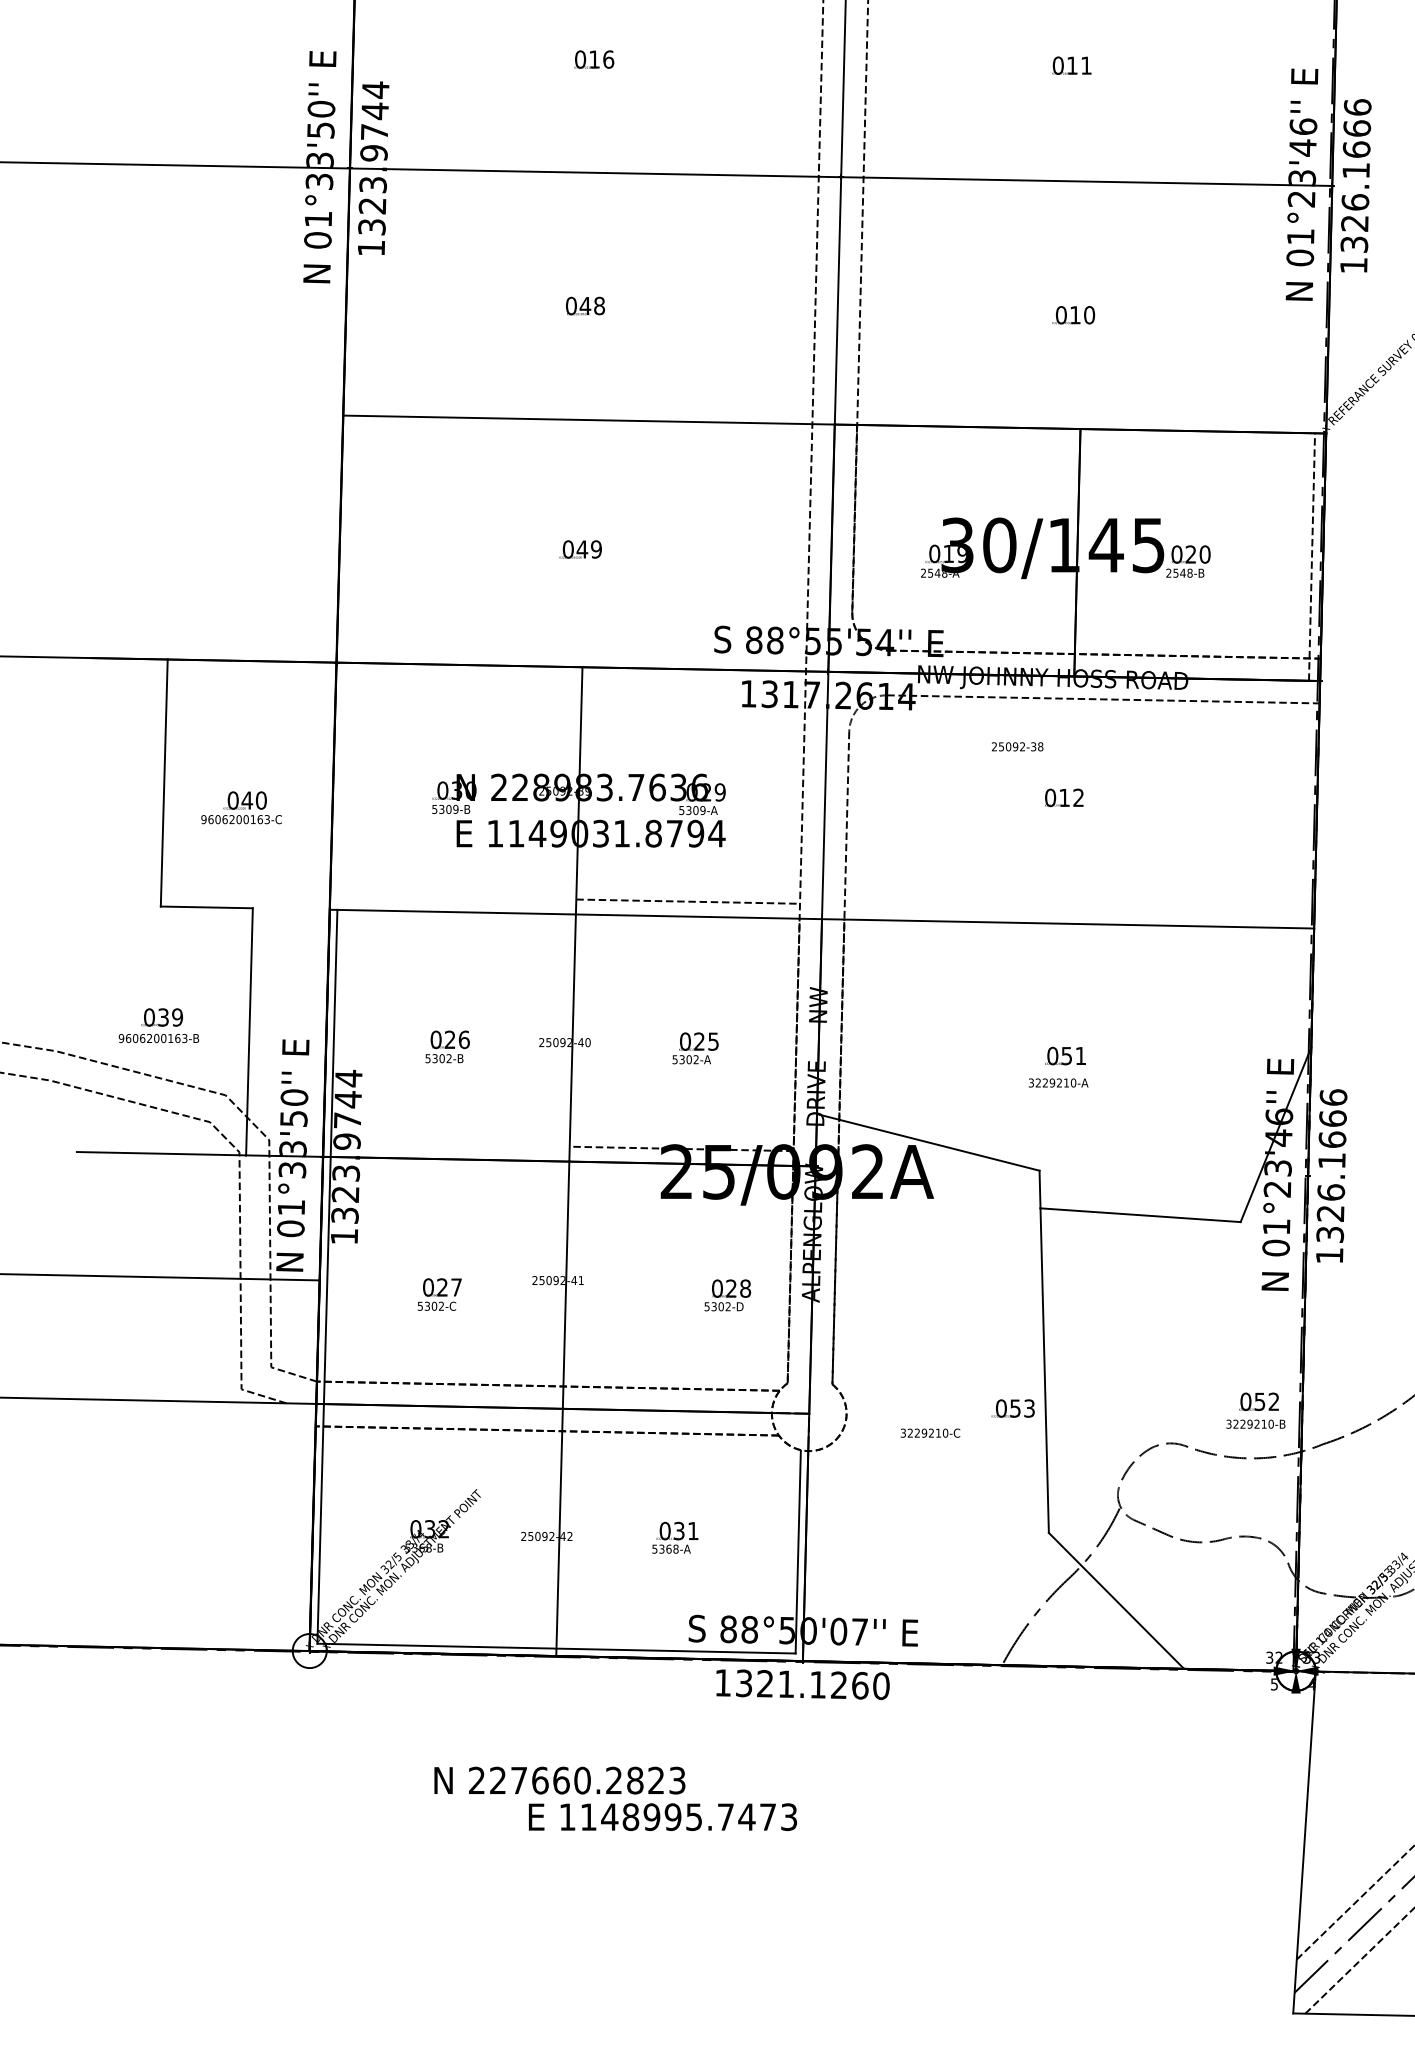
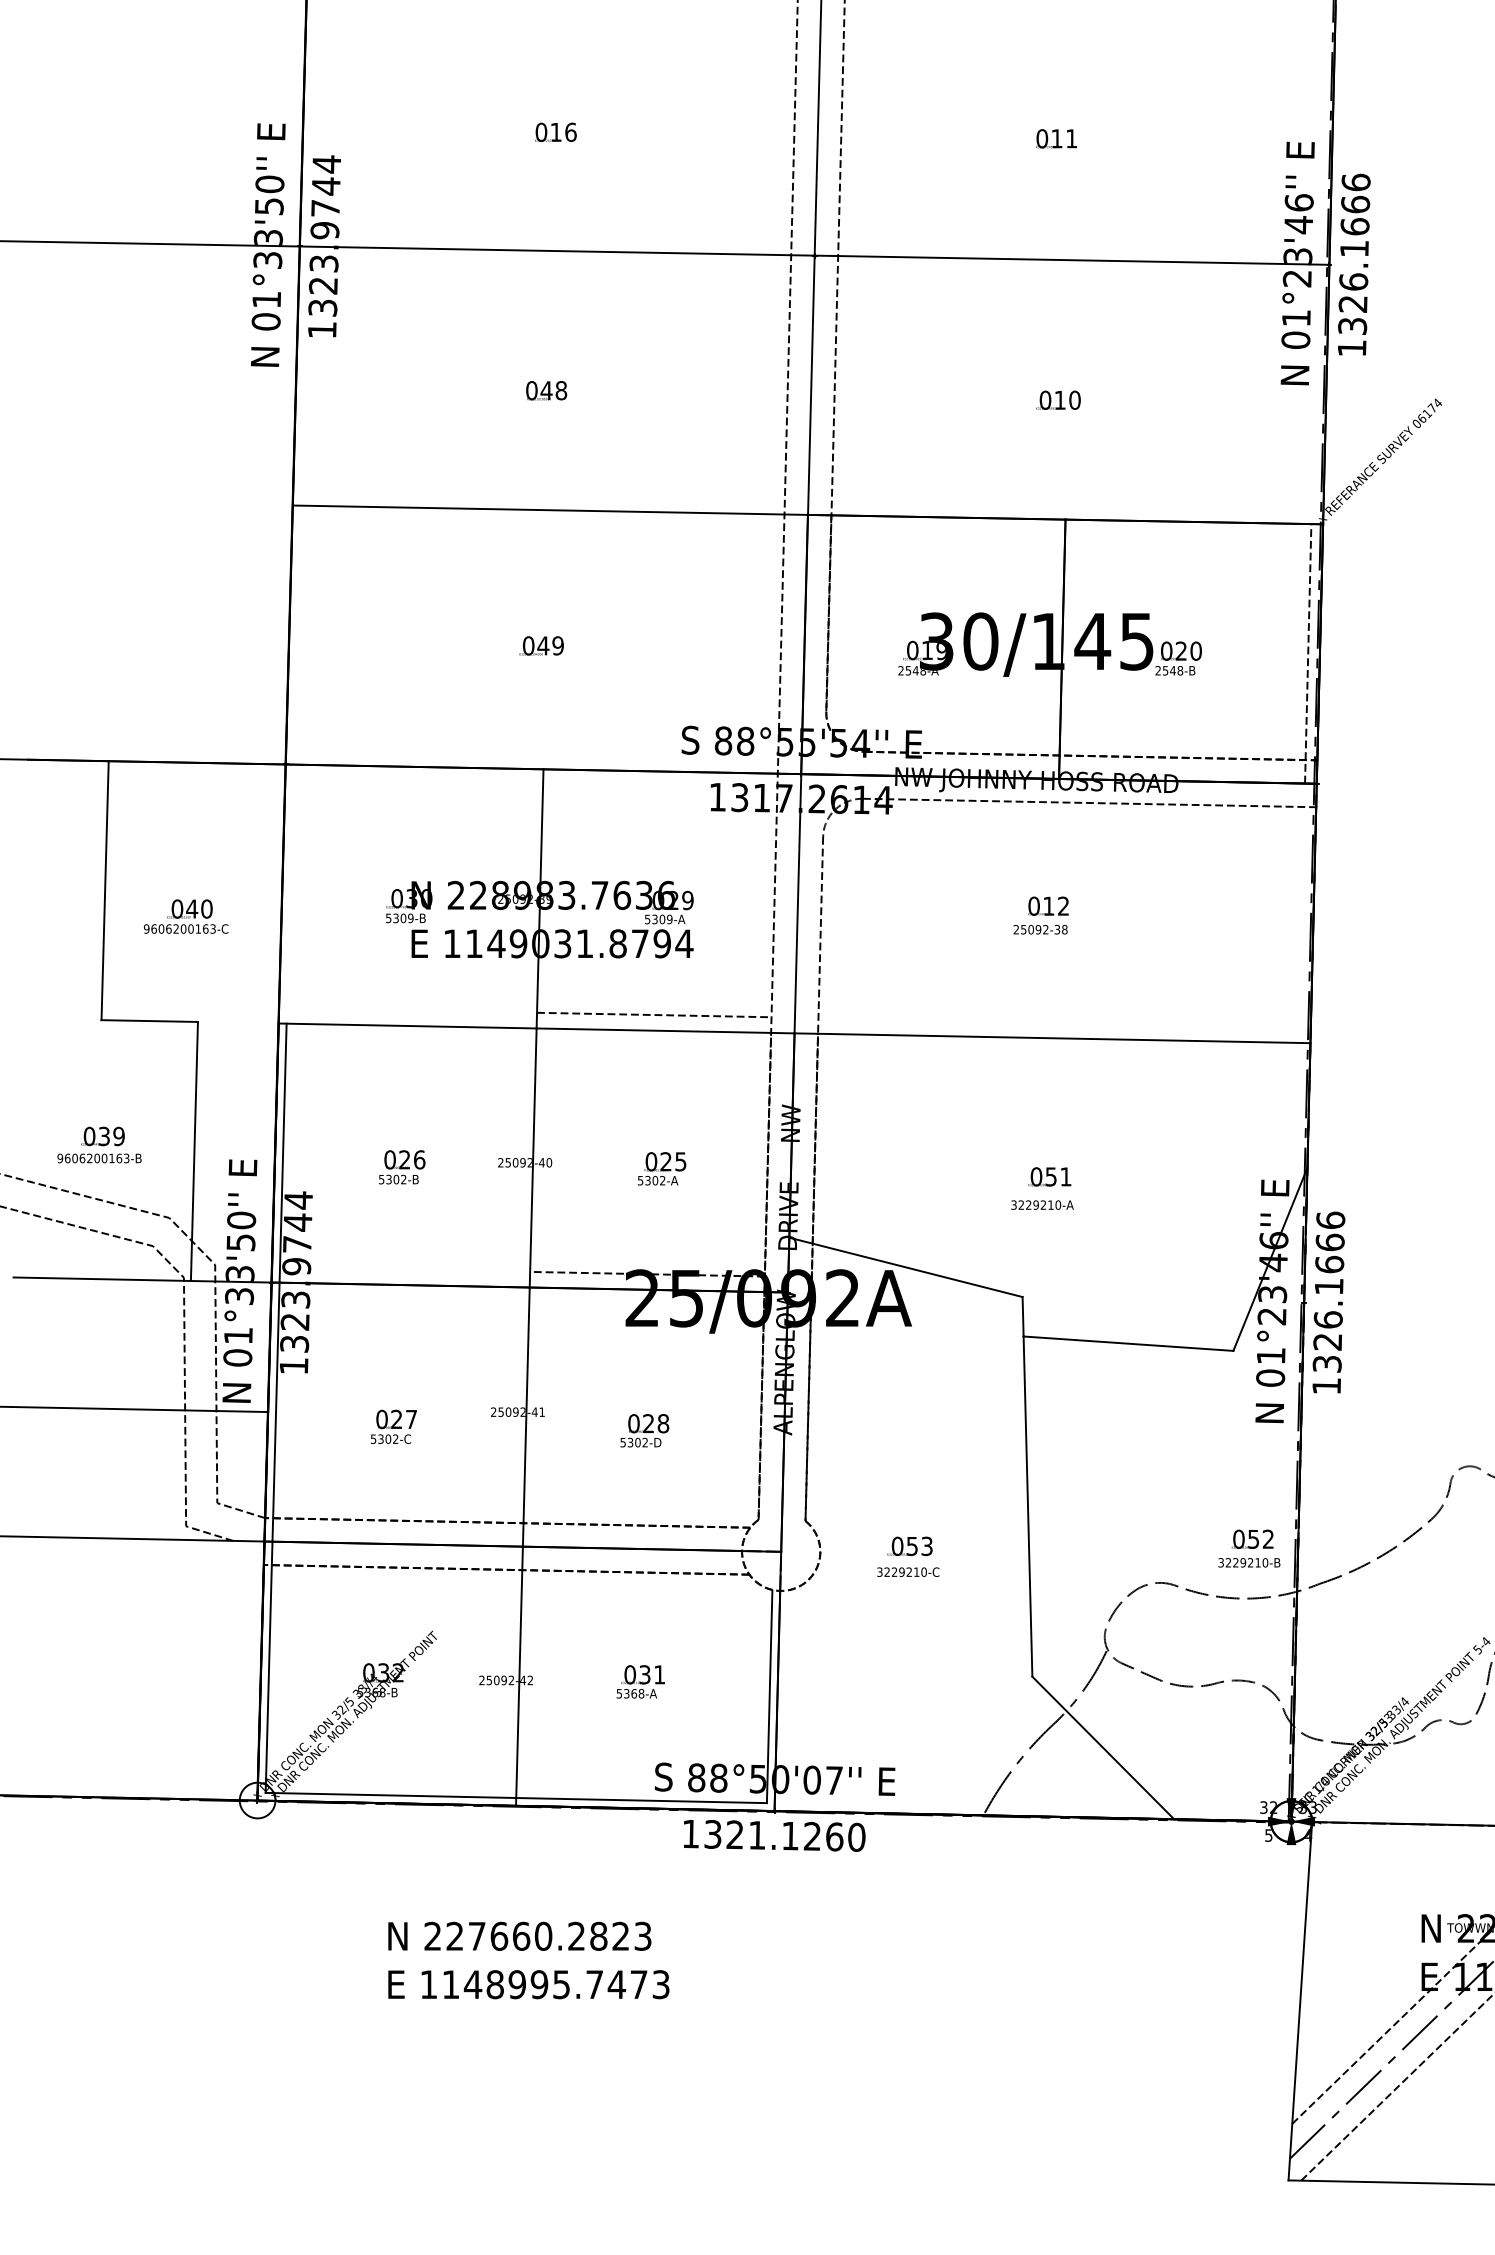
text: (1017, 746) -> (1040, 929), moved
text: (727, 1295) -> (644, 1430), moved
text: (1012, 1407) -> (909, 1545), moved
text: (662, 1816) -> (528, 1984), moved

